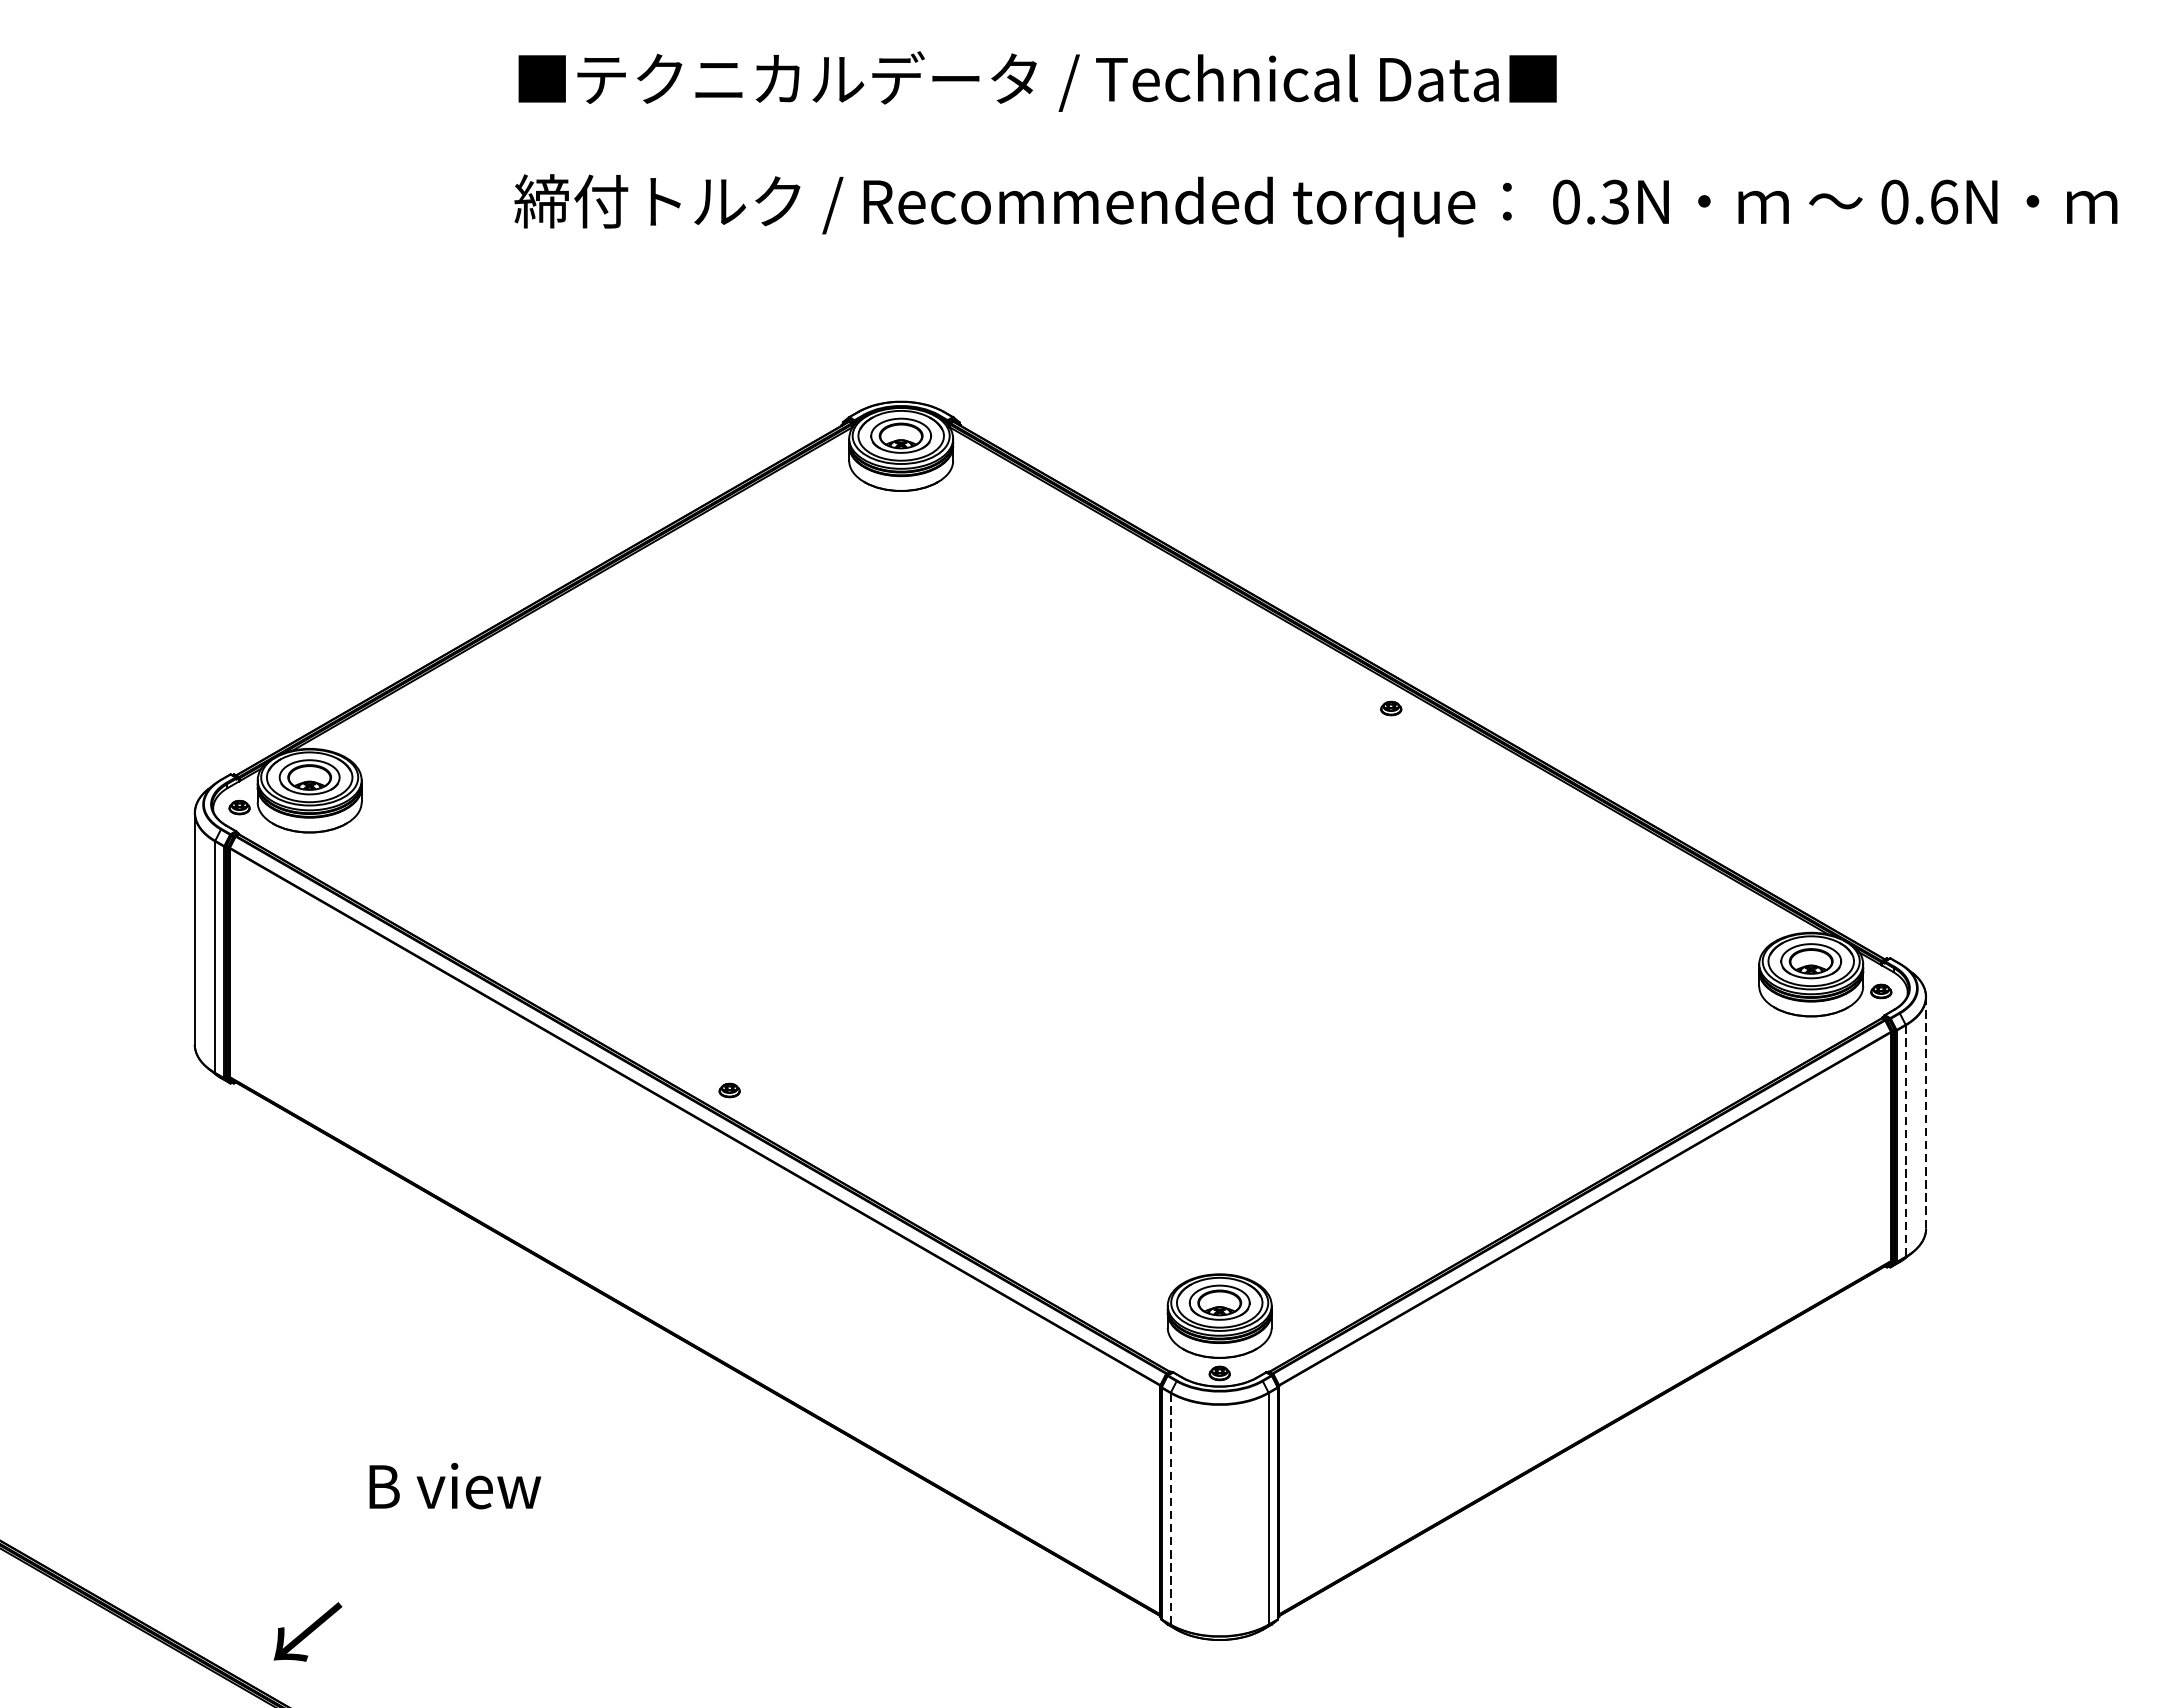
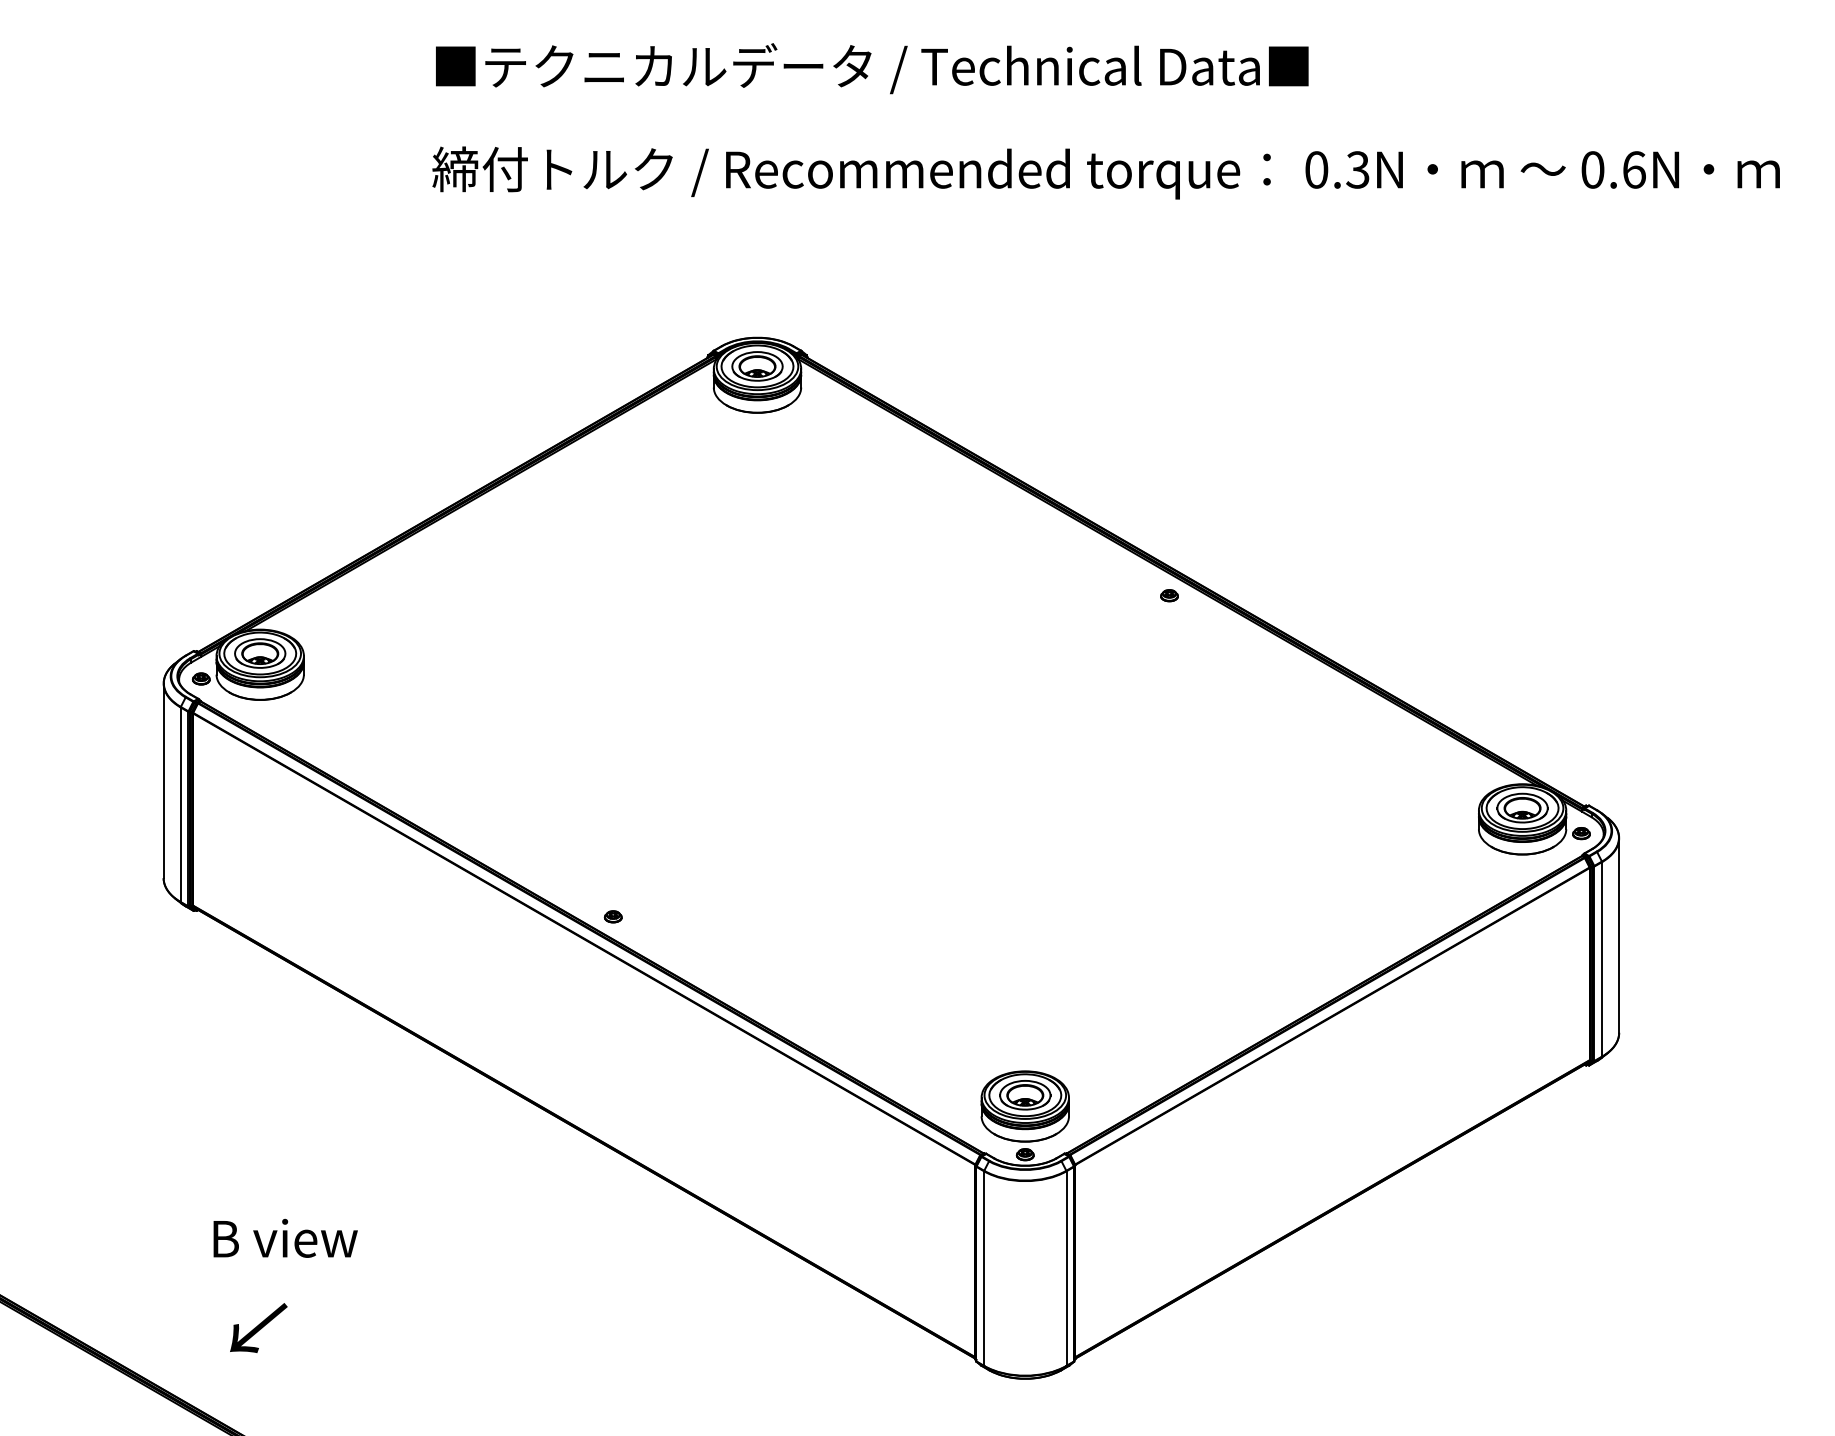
line: (1926, 1113) -> (1619, 936), dashed -> solid
line: (1906, 1141) -> (1602, 959), dashed -> solid
text: (455, 1485) -> (285, 1237), moved
line: (1171, 1510) -> (984, 1269), dashed -> solid
text: (307, 1631) -> (258, 1327), moved

